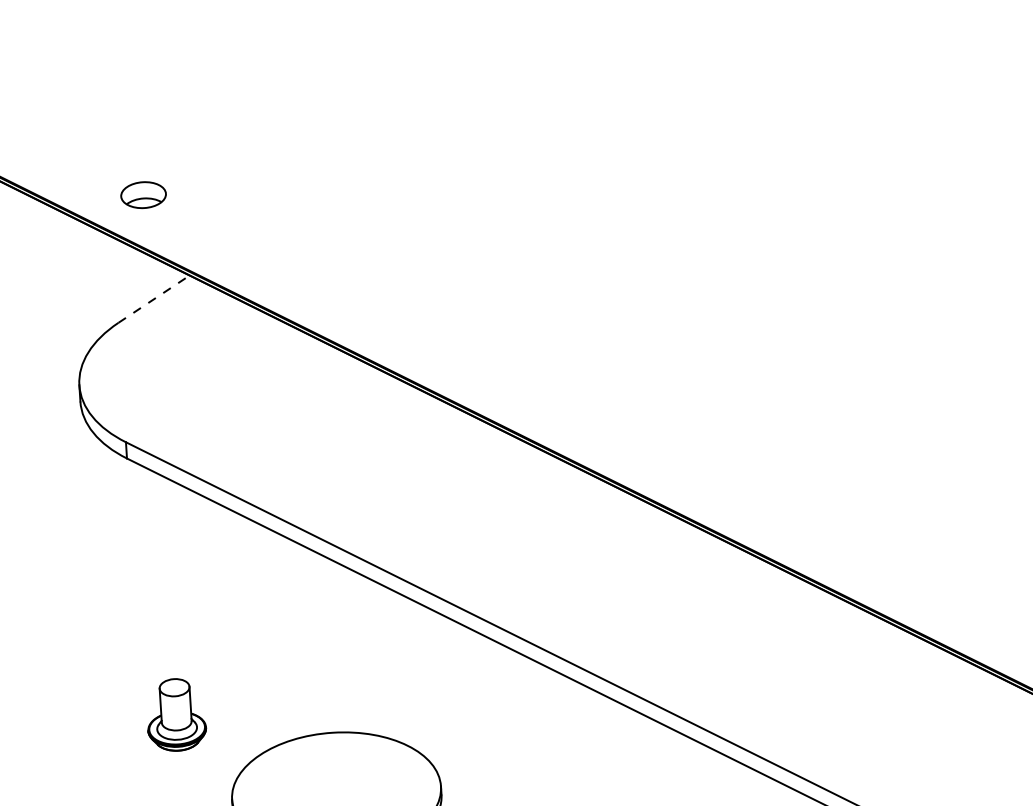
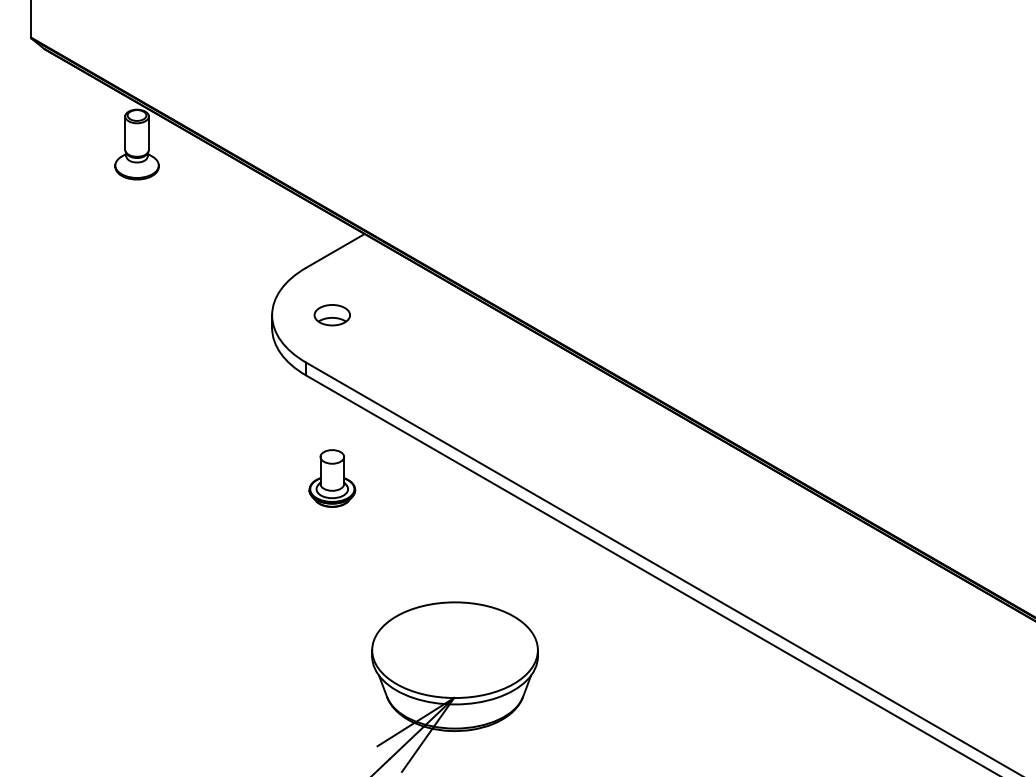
part: (142, 195) -> (331, 315), moved
line: (154, 298) -> (335, 250), dashed -> solid
part: (176, 714) -> (332, 478), moved

